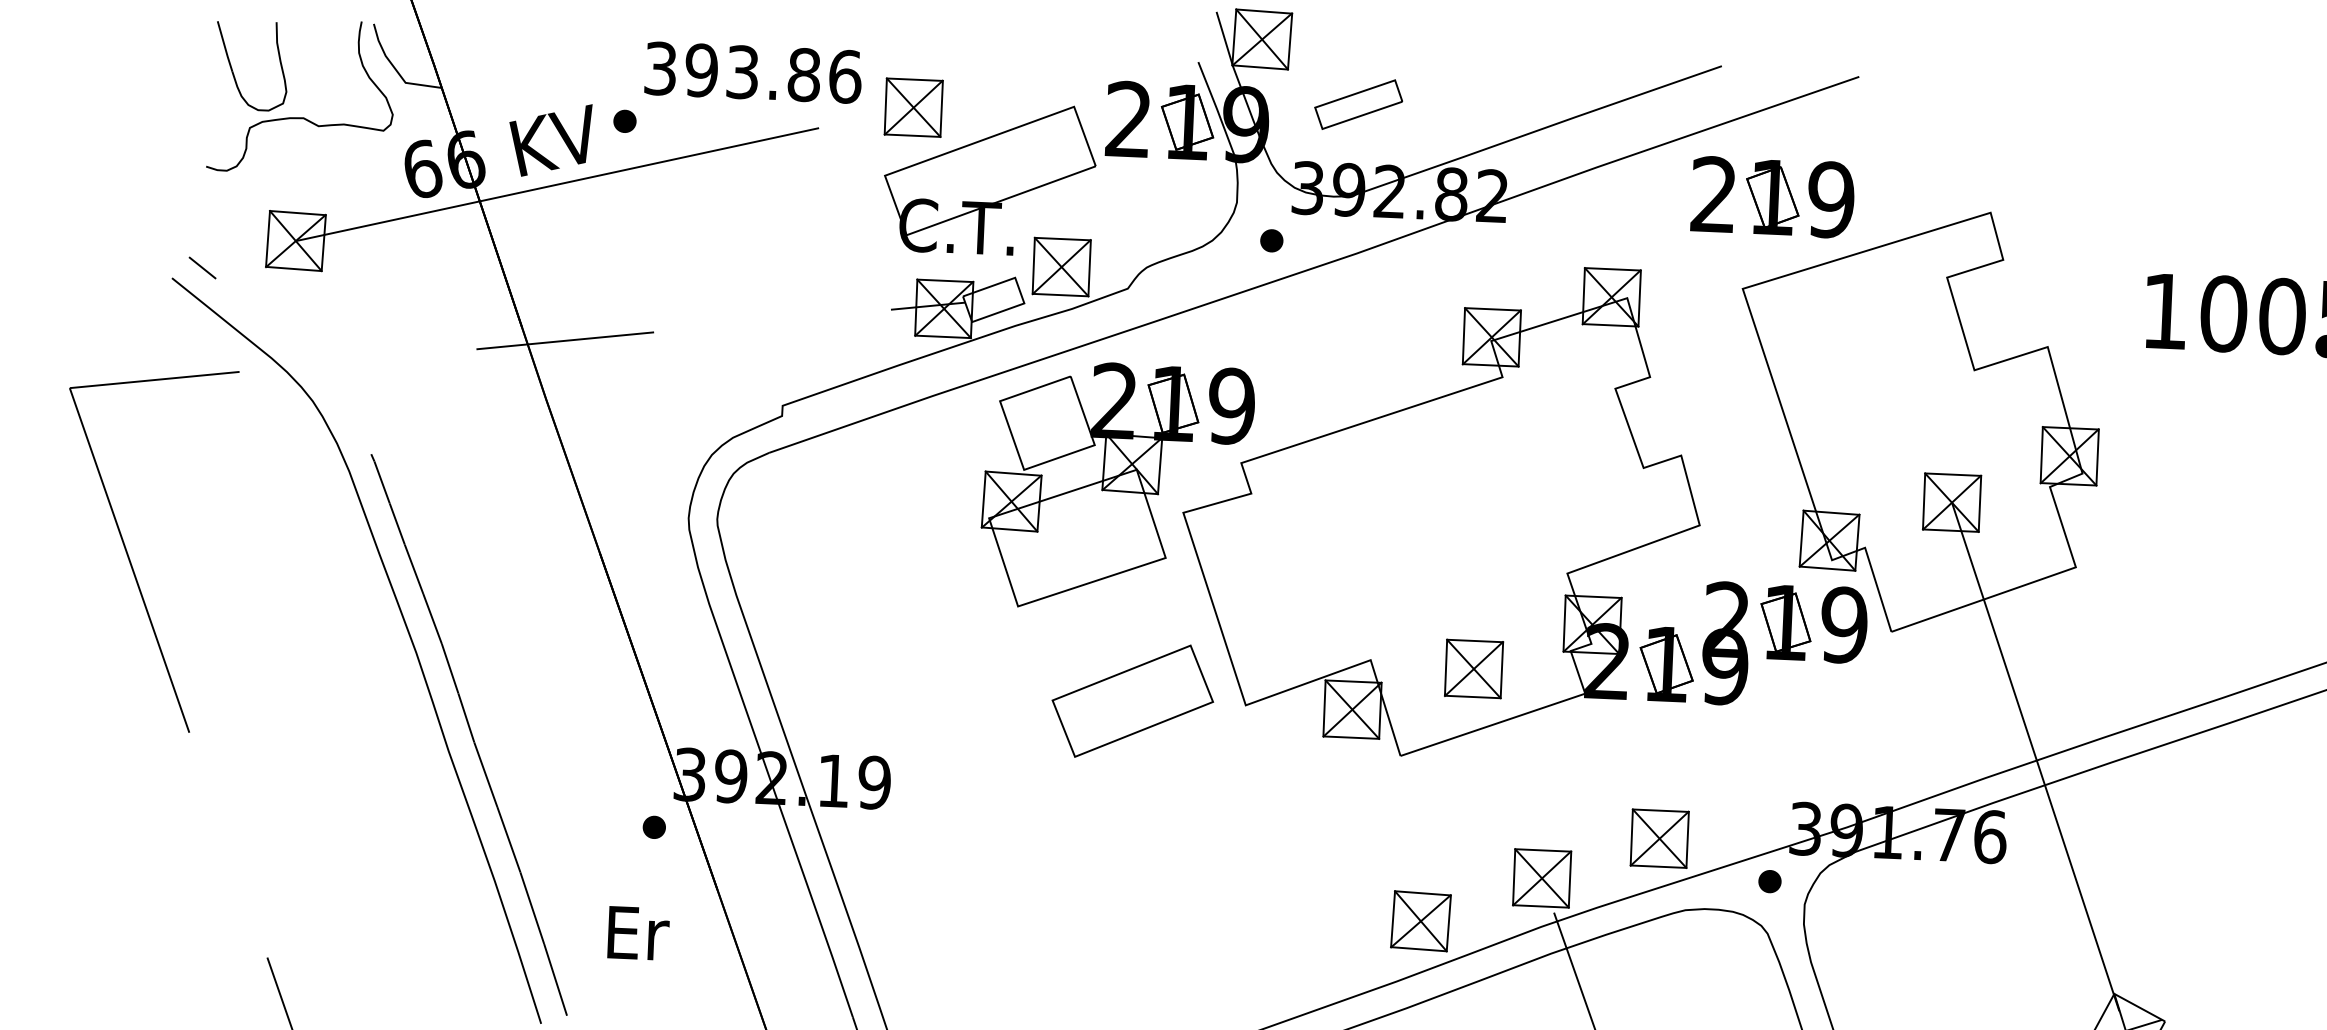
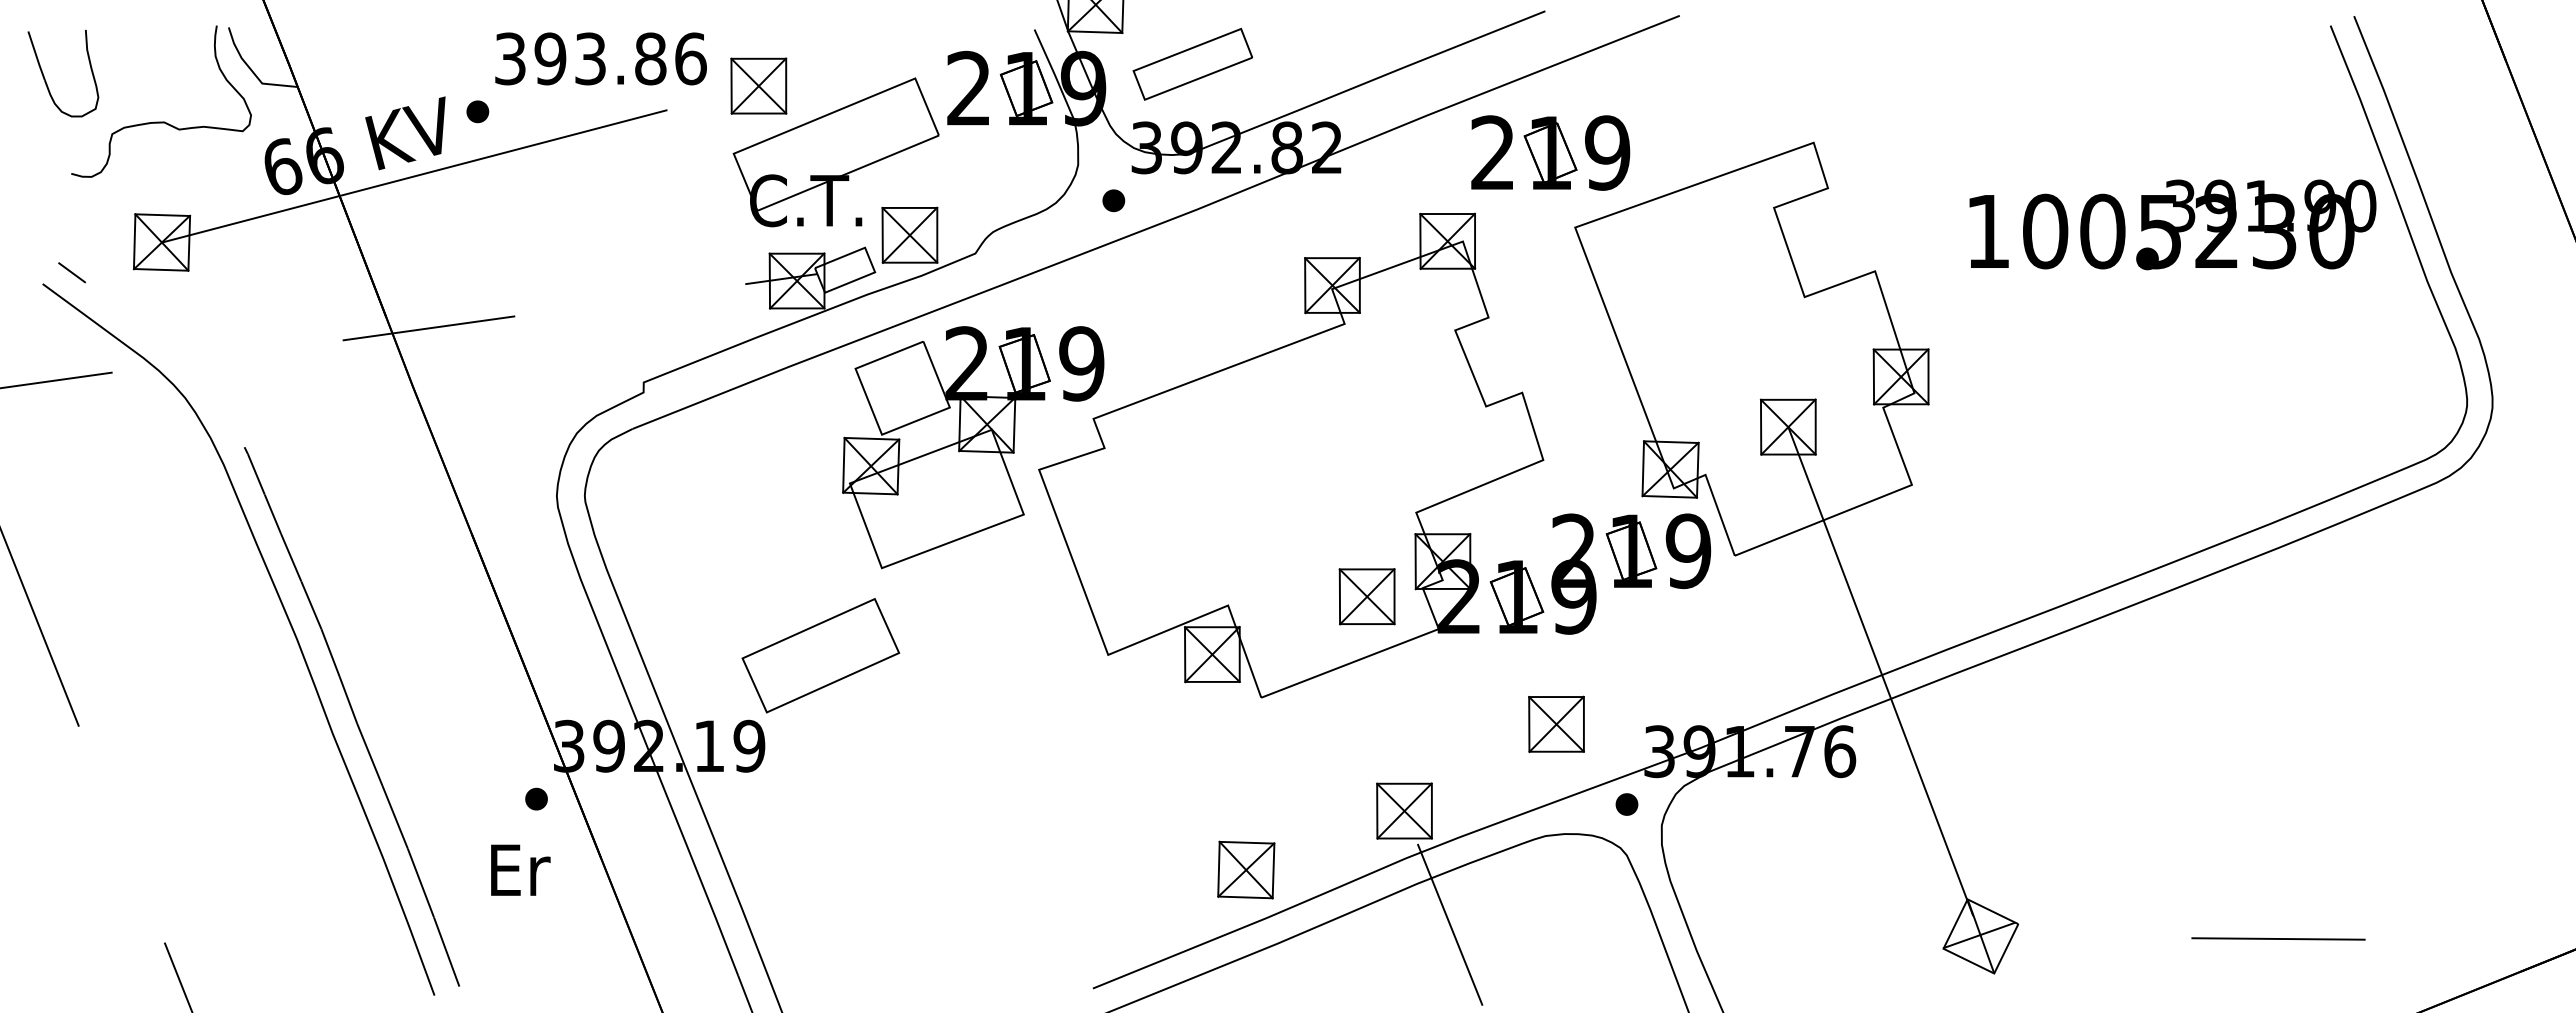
part: (233, 70) -> (45, 78), moved
part: (1358, 103) -> (1192, 63), size x1.4
part: (1772, 196) -> (1550, 152), moved
part: (1473, 668) -> (1366, 596), moved
part: (1132, 700) -> (820, 655), moved
part: (1659, 838) -> (1556, 724), moved
part: (1421, 920) -> (1246, 869), moved
text: (638, 932) -> (520, 869), moved

